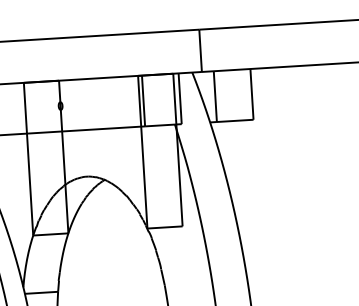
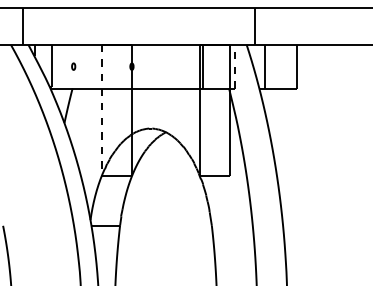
line: (179, 98) -> (234, 66), solid -> dashed
line: (28, 159) -> (101, 110), solid -> dashed

